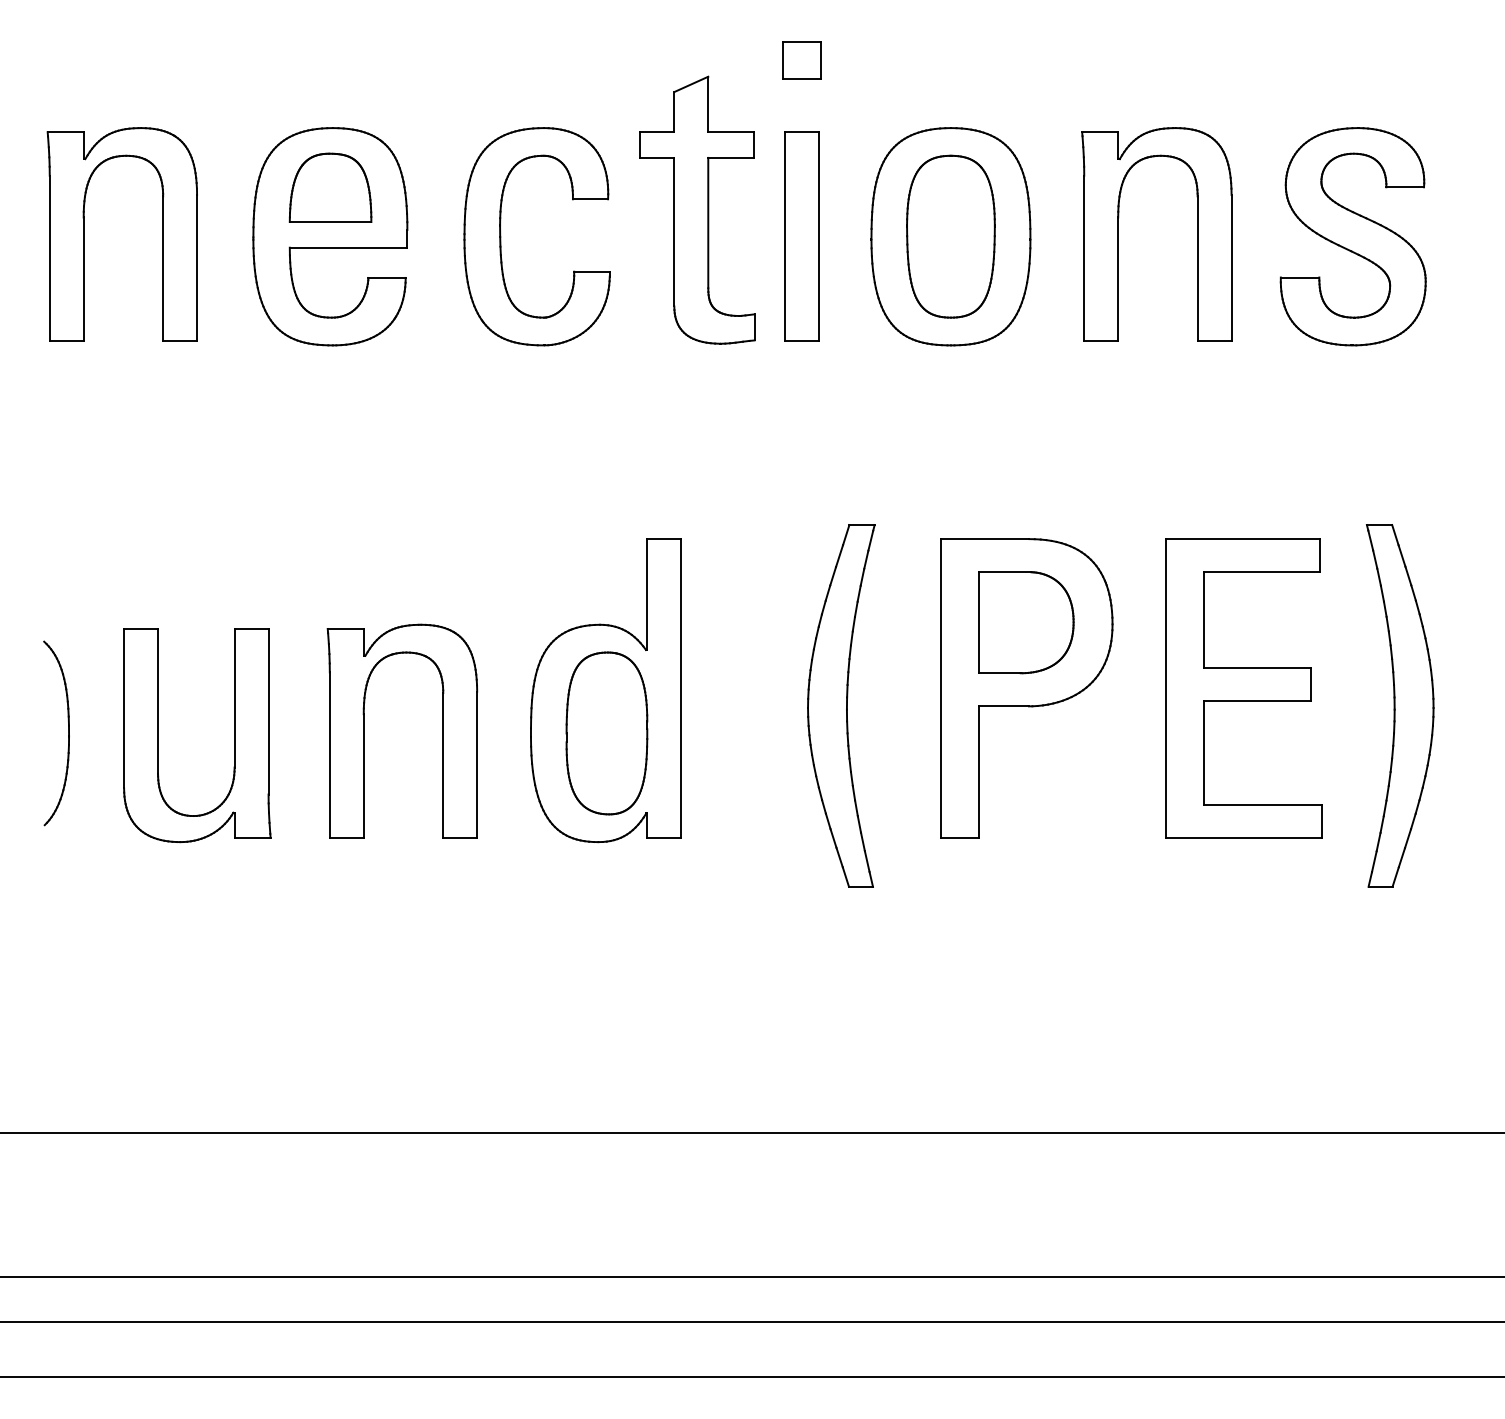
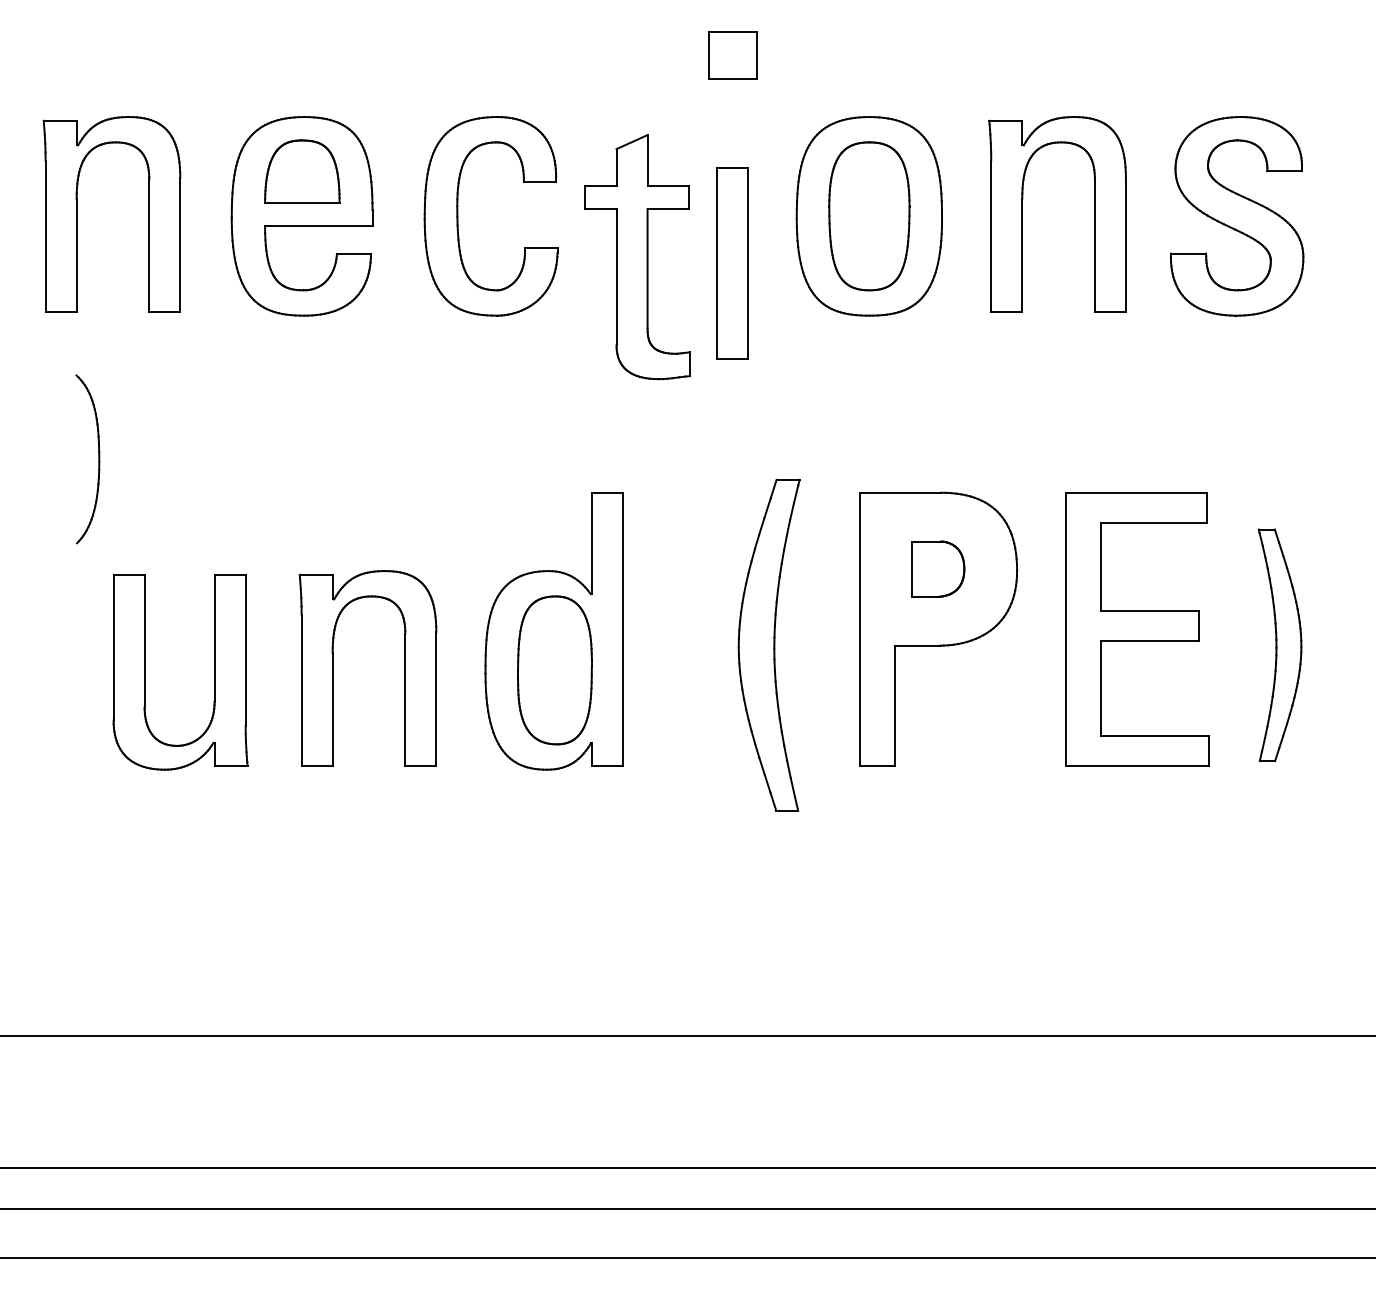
part: (801, 60) -> (732, 55), size x1.4
part: (697, 210) -> (637, 257), moved
part: (801, 236) -> (732, 263), moved
part: (1026, 623) -> (938, 569), size x0.6
part: (1399, 706) -> (1279, 645), size x0.7
part: (68, 733) -> (98, 459), moved

